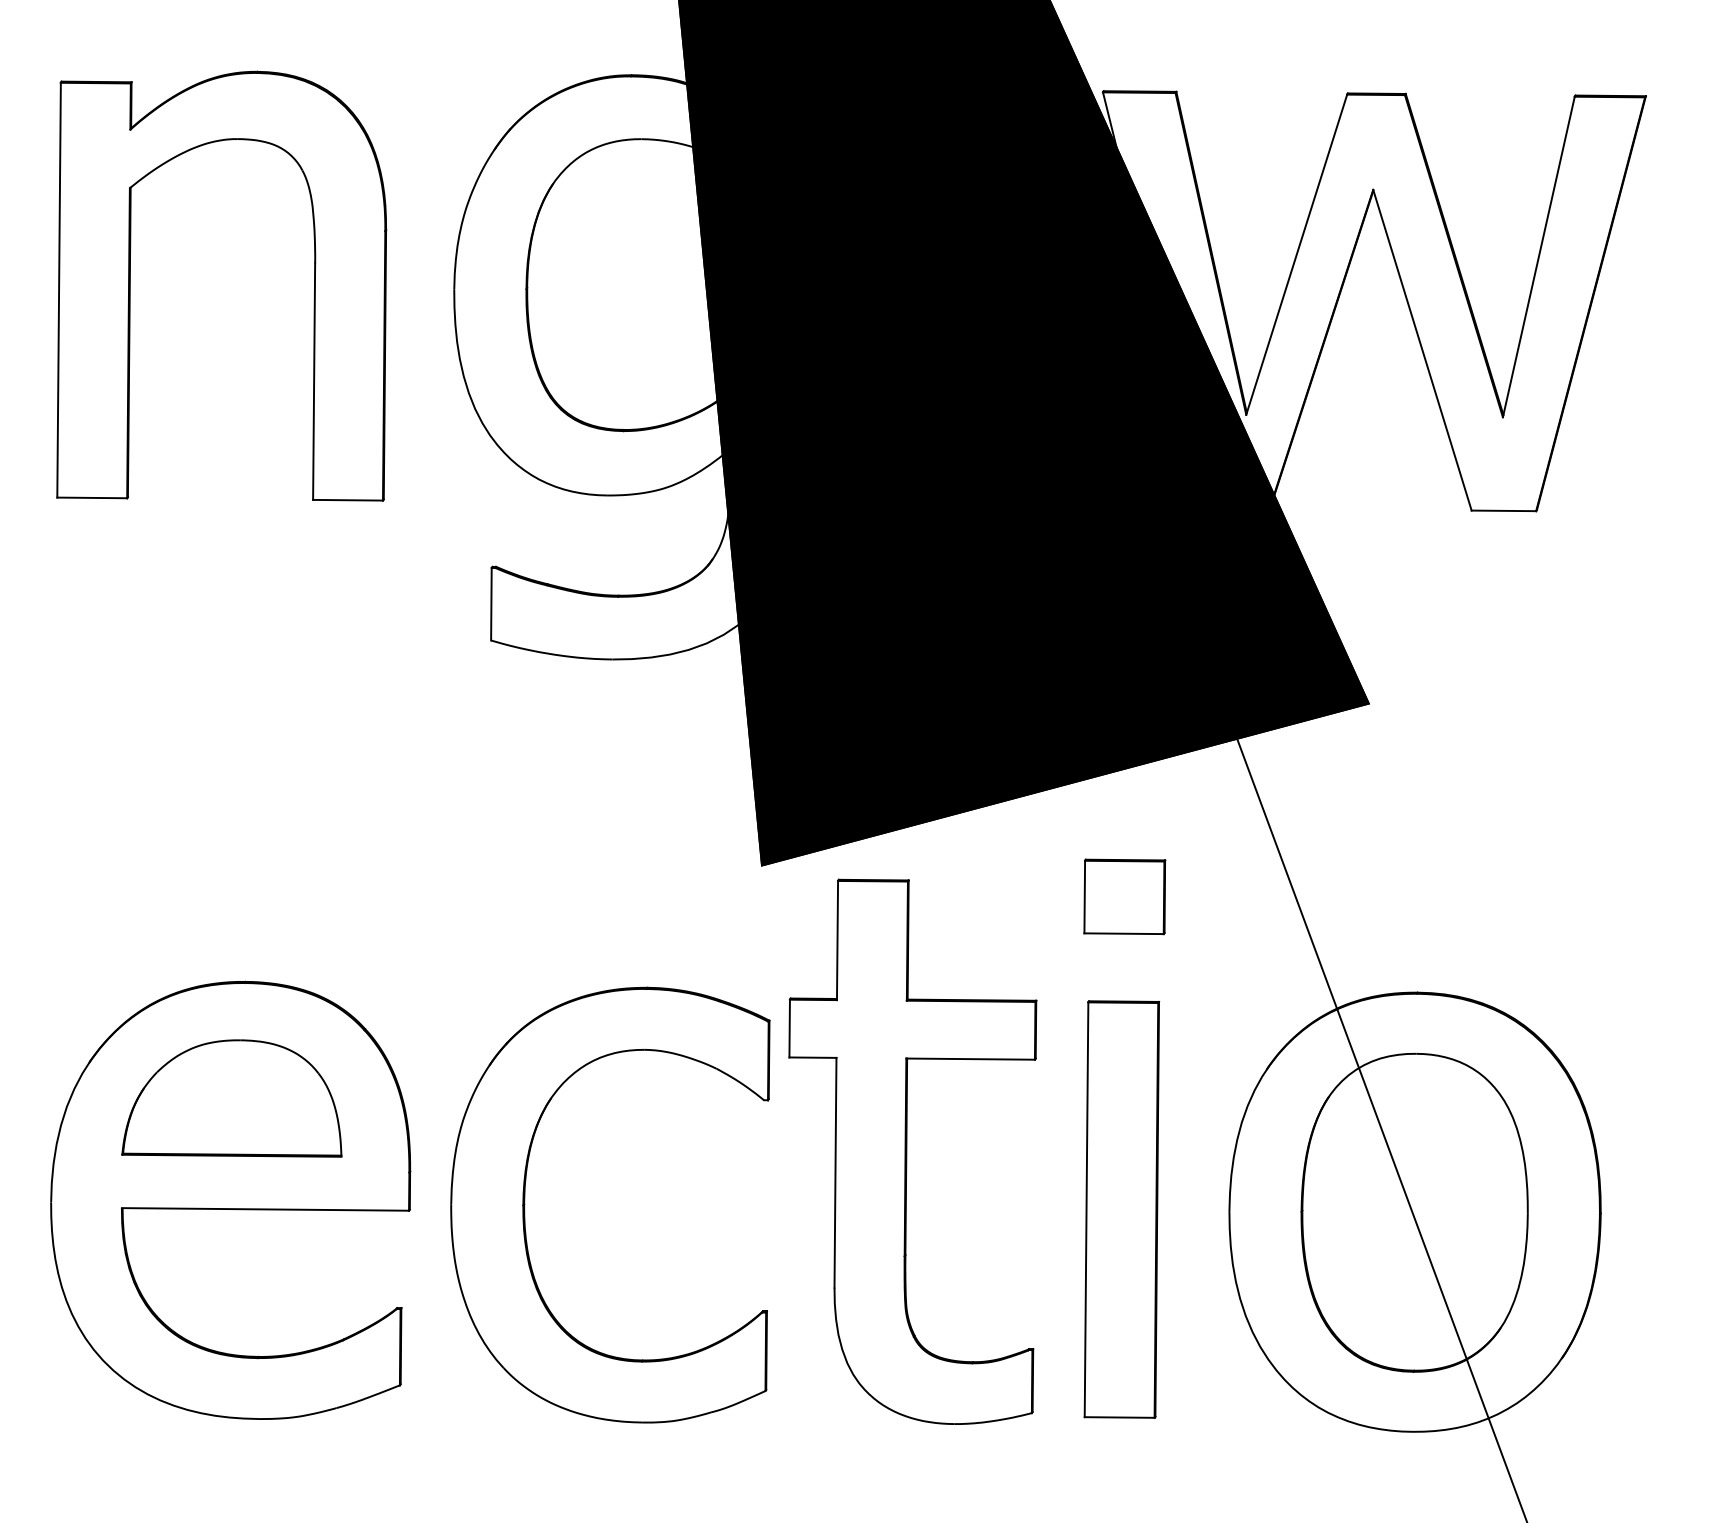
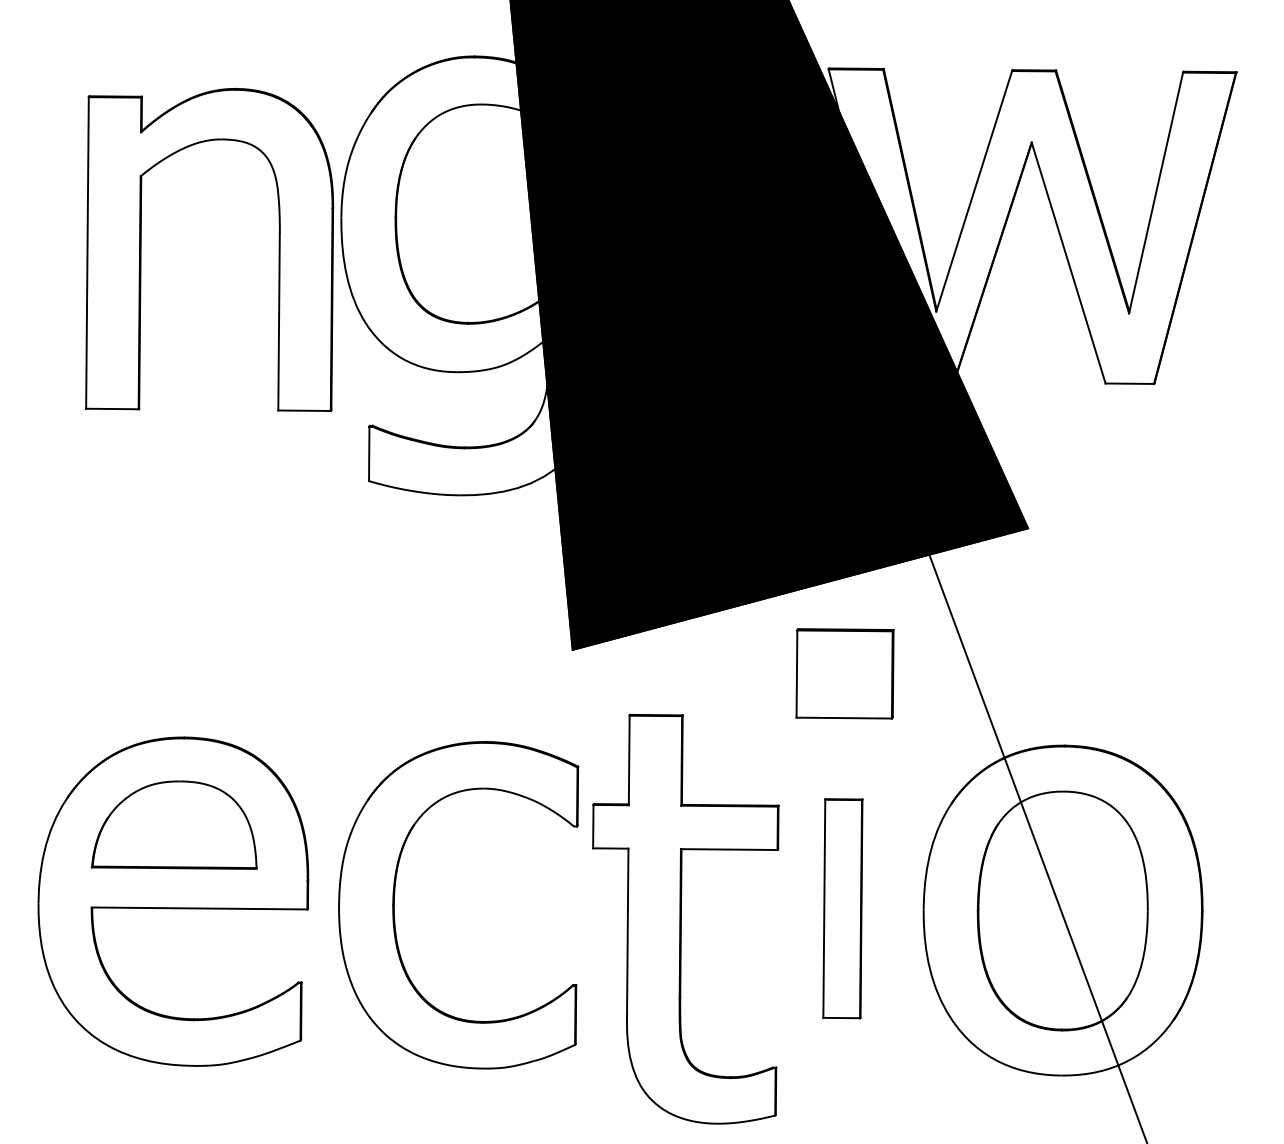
part: (130, 285) -> (141, 249), moved
part: (1124, 896) -> (844, 673), size x1.6
part: (912, 1150) -> (685, 918), moved
part: (1121, 1209) -> (842, 908), size x0.7

